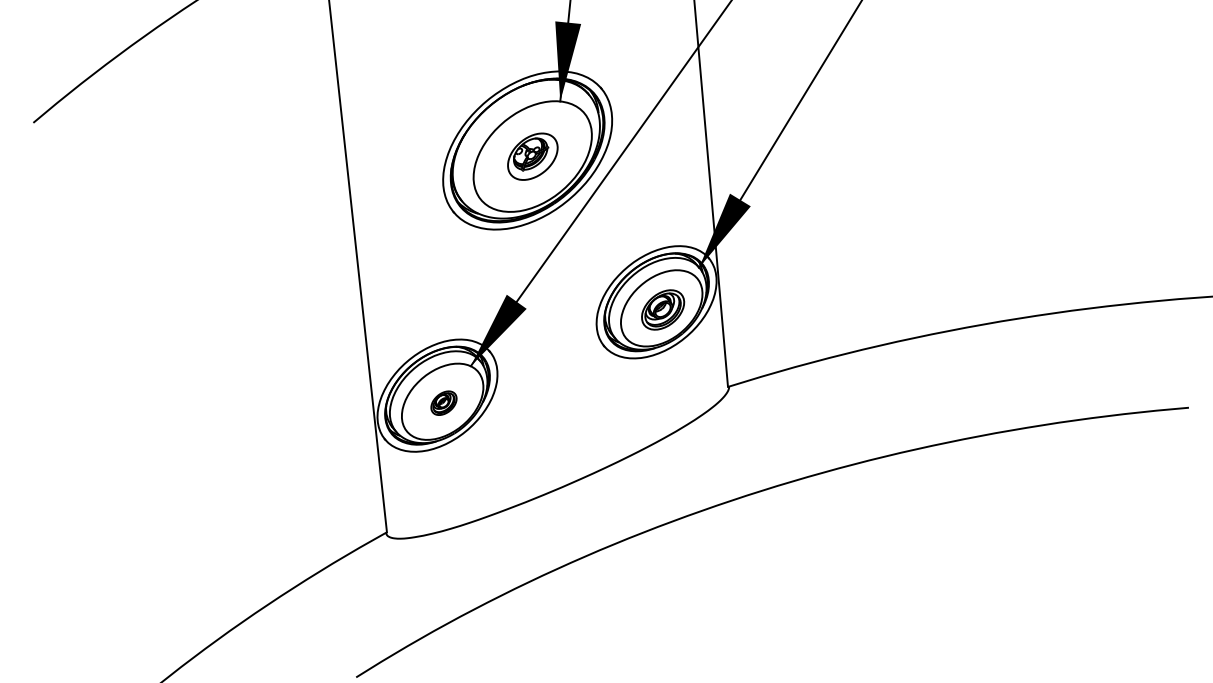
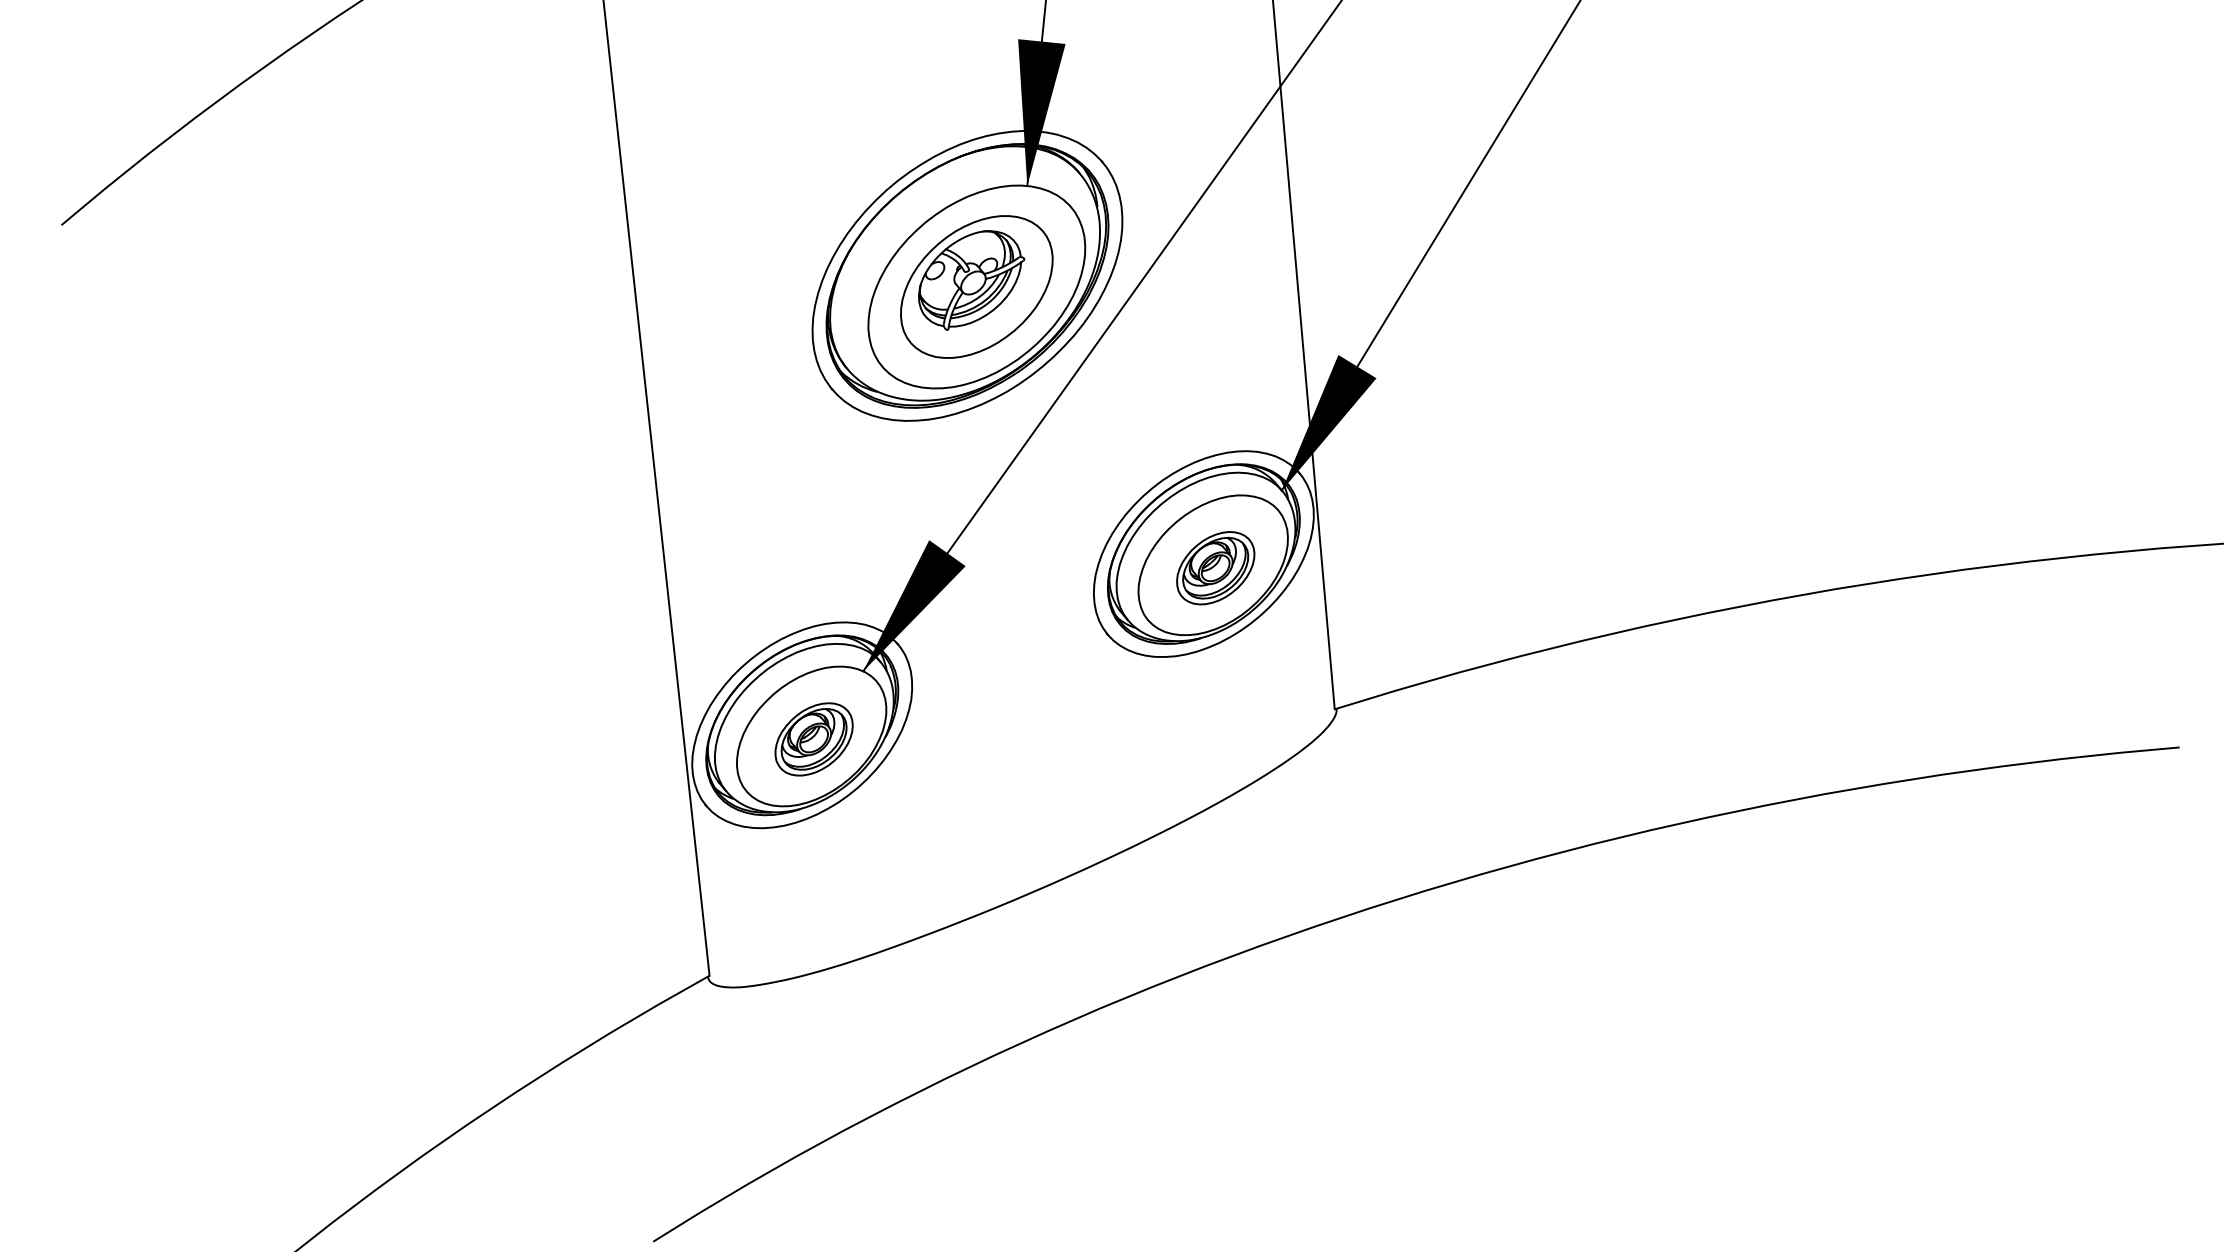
part: (532, 156) -> (976, 286), size x1.67
part: (443, 402) -> (813, 737), size x1.67

